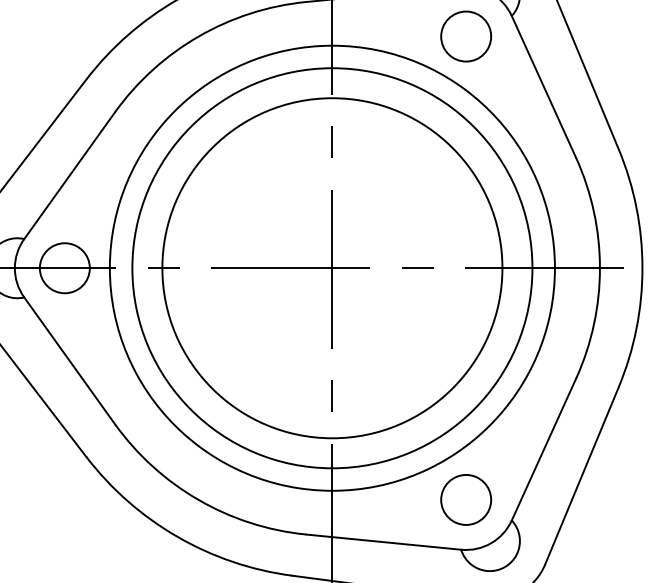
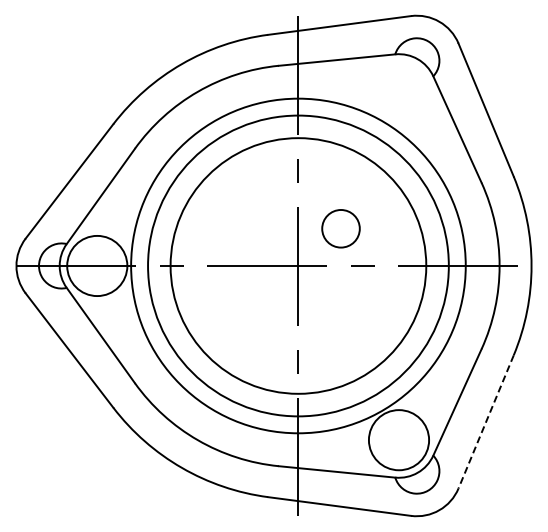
circle: (465, 36) -> (340, 228), moved
circle: (65, 267) -> (97, 265), size x1.6
line: (581, 476) -> (485, 422), solid -> dashed
circle: (465, 499) -> (398, 439), size x1.6

